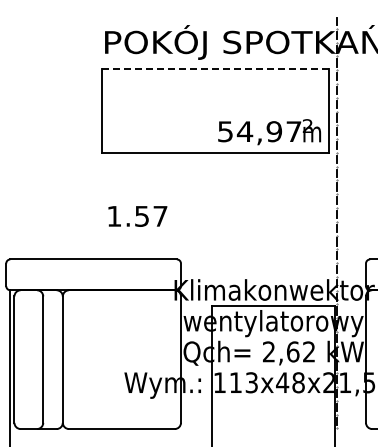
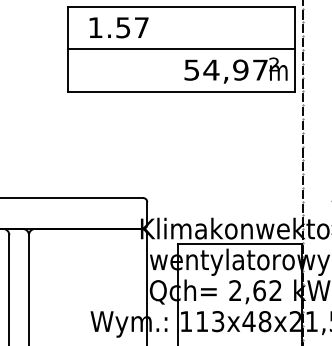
line: (215, 68) -> (181, 6), dashed -> solid
line: (214, 110) -> (180, 48), added
text: (137, 216) -> (118, 27), moved

